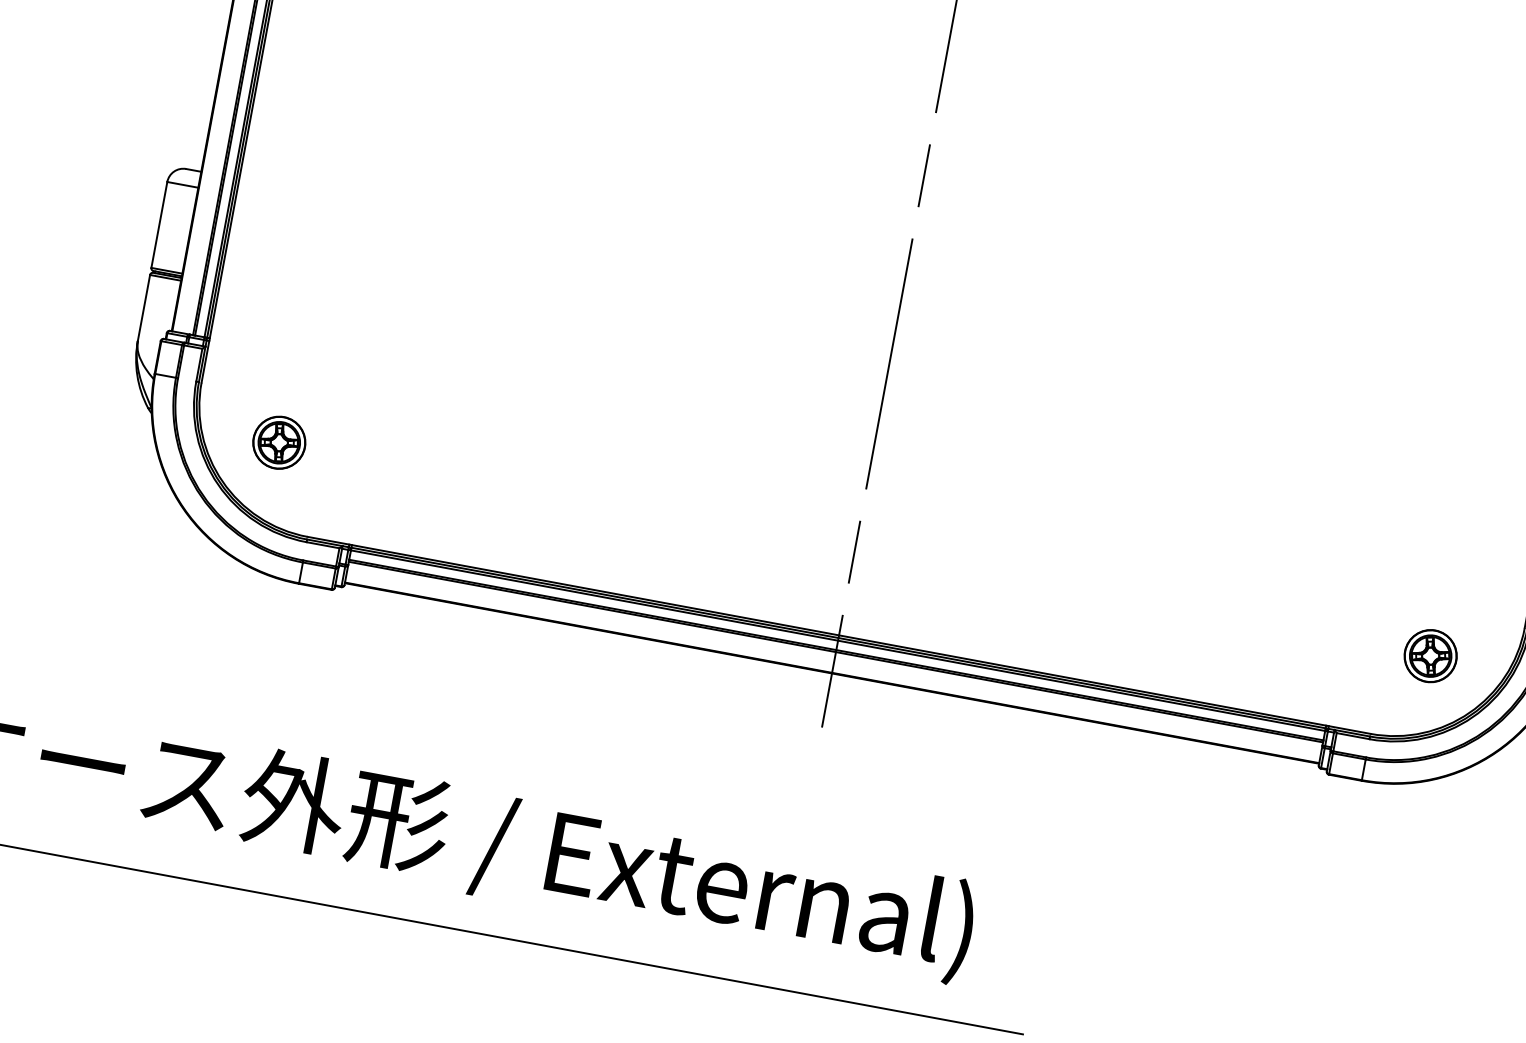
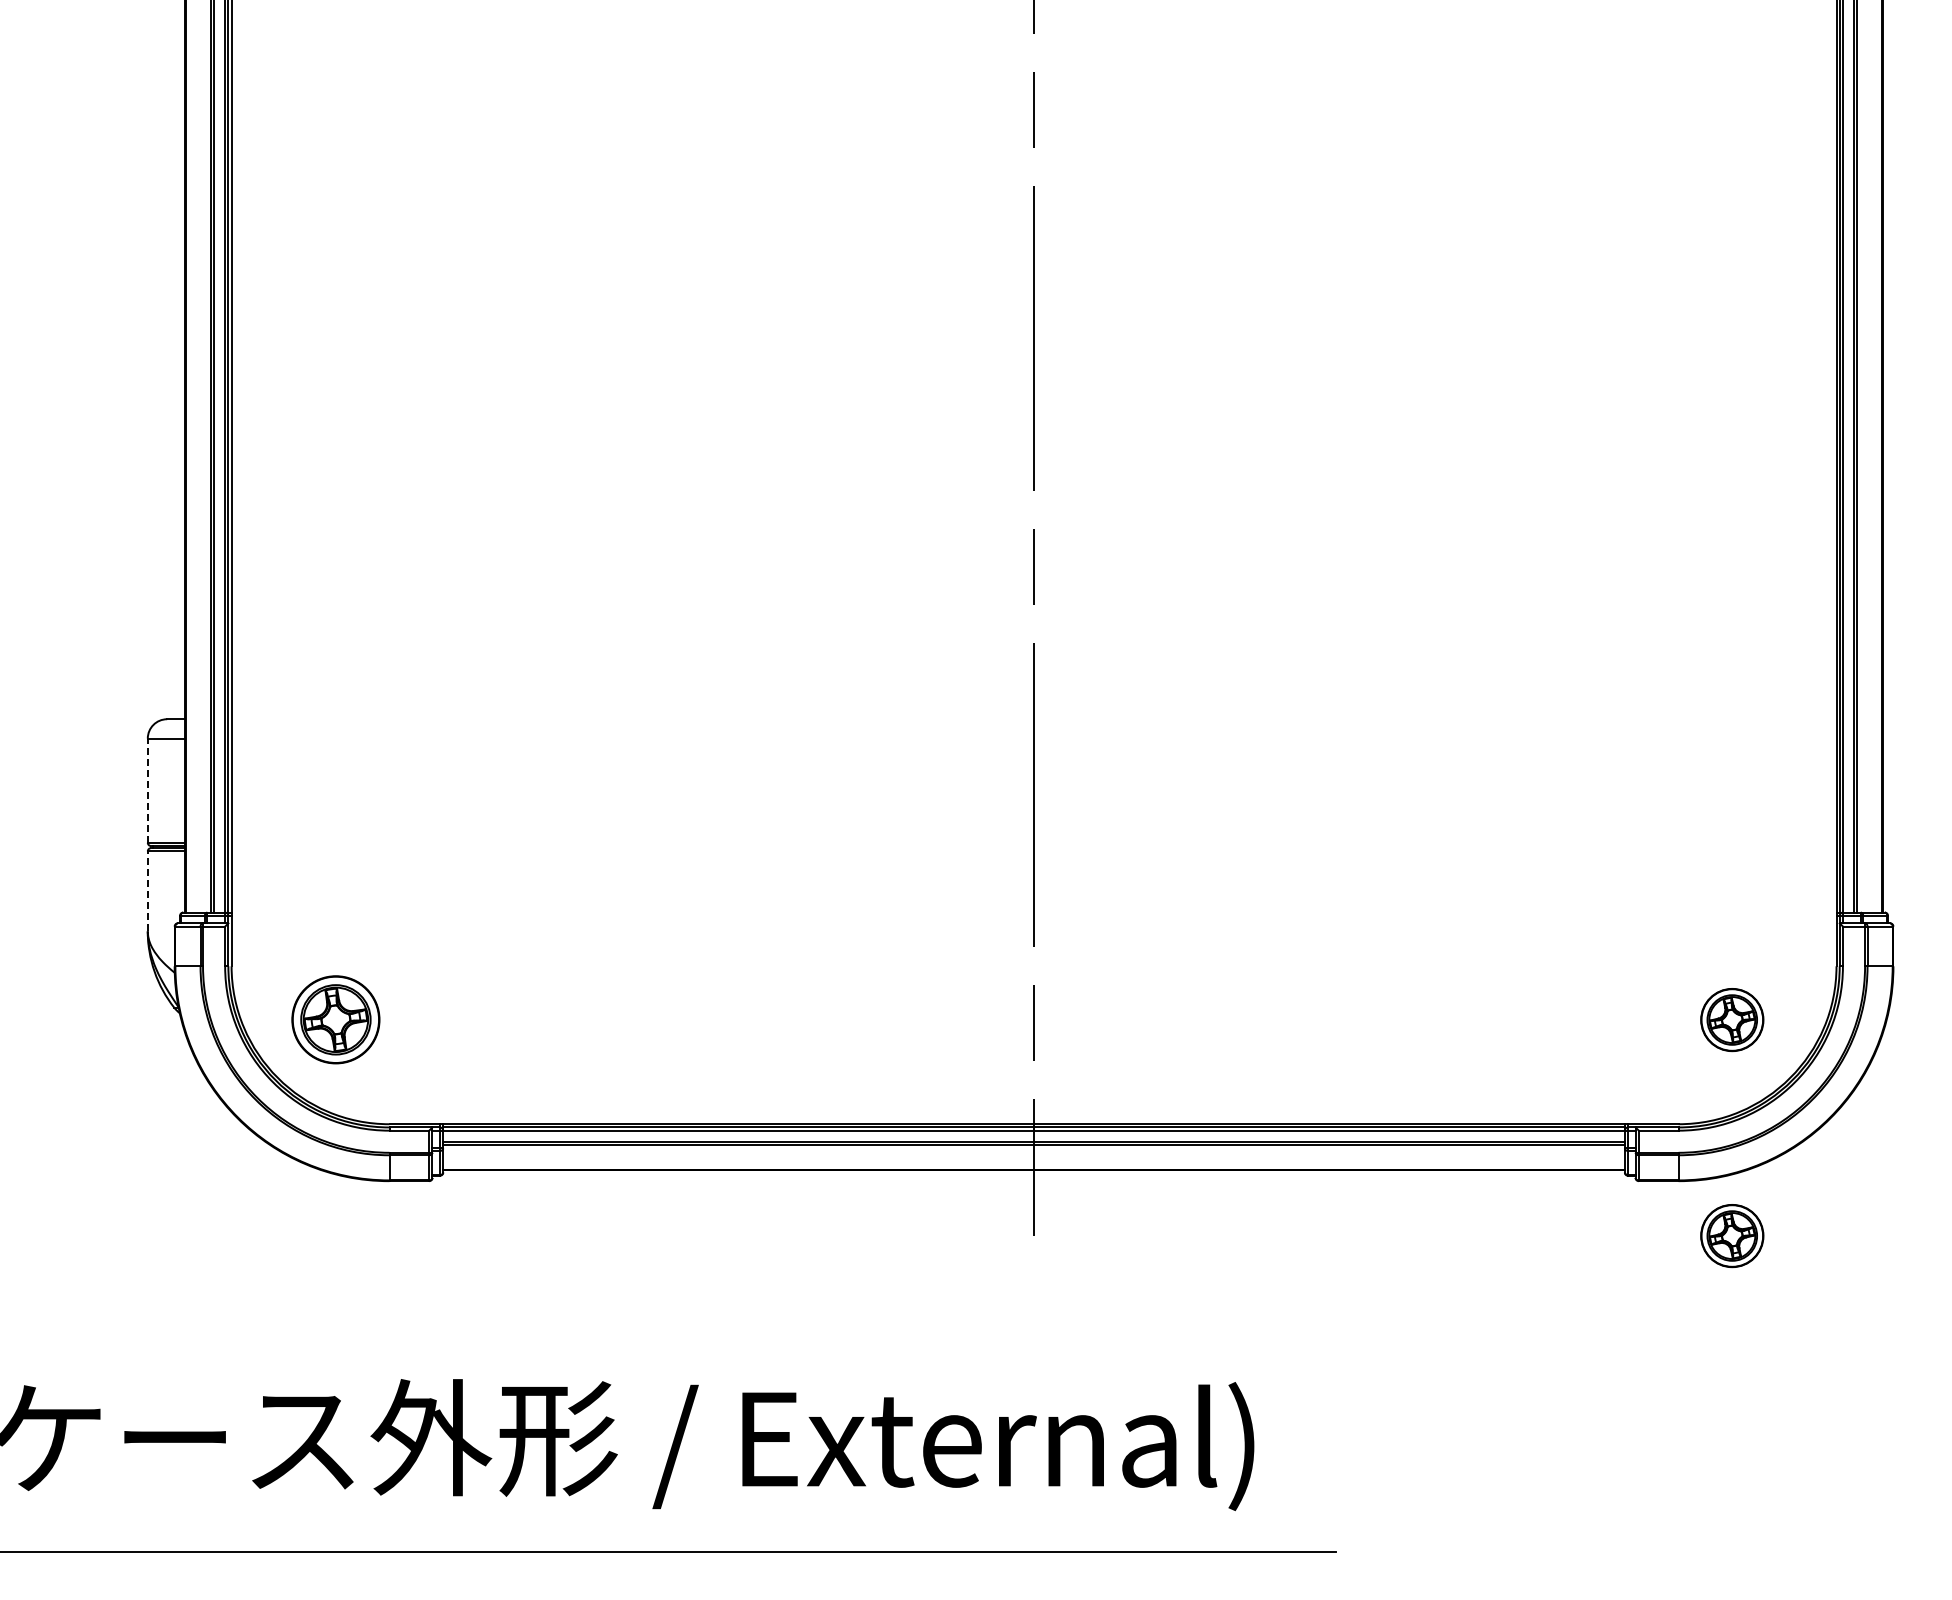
line: (159, 224) -> (147, 790), solid -> dashed
line: (143, 307) -> (147, 890), solid -> dashed
part: (279, 443) -> (335, 1020), size x1.4
part: (1397, 834) -> (1732, 1236), added

